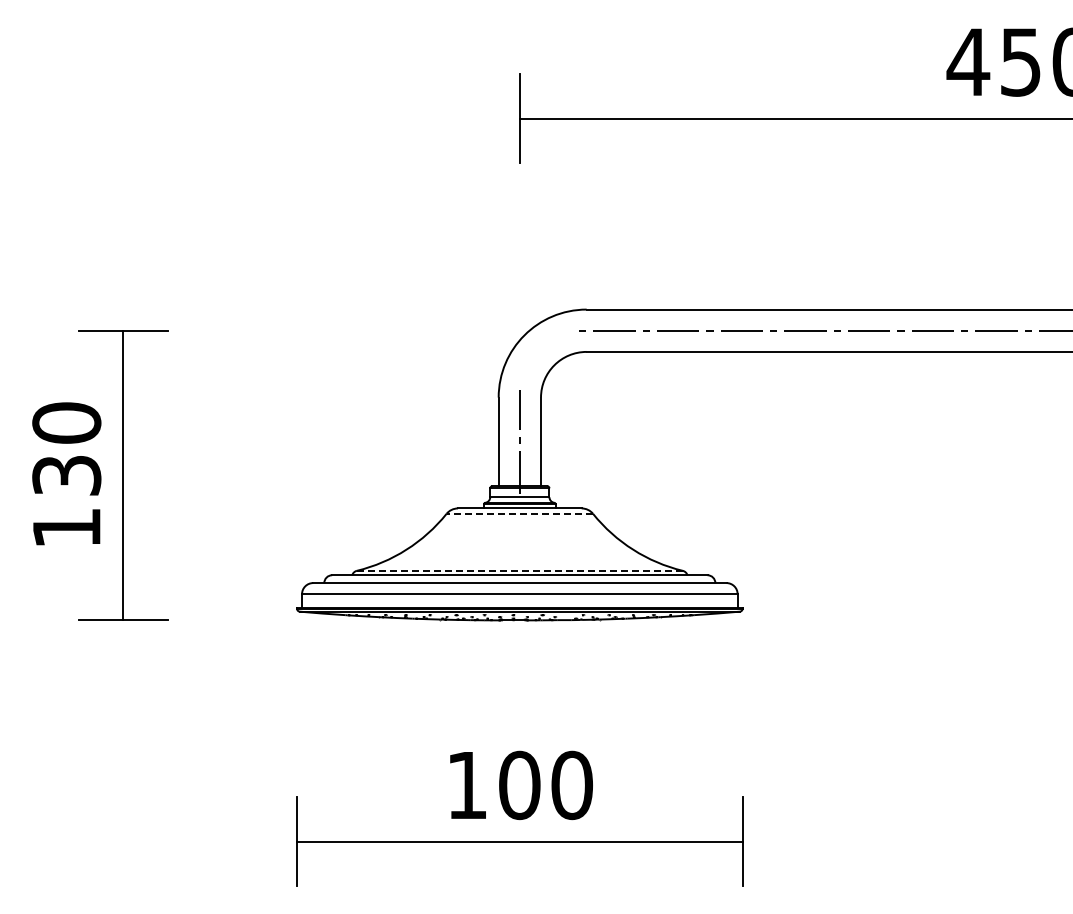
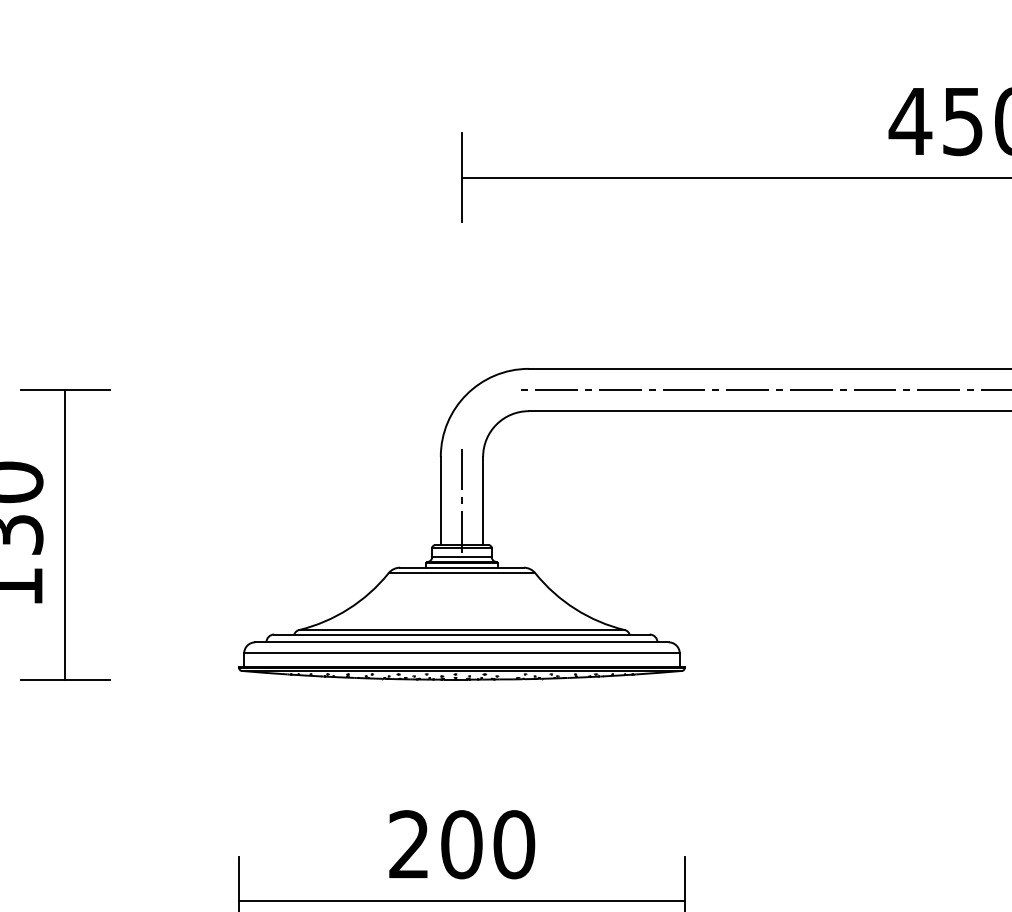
line: (519, 513) -> (461, 572), dashed -> solid
line: (519, 570) -> (461, 629), dashed -> solid
text: (466, 784) -> (408, 843), 100 -> 200

